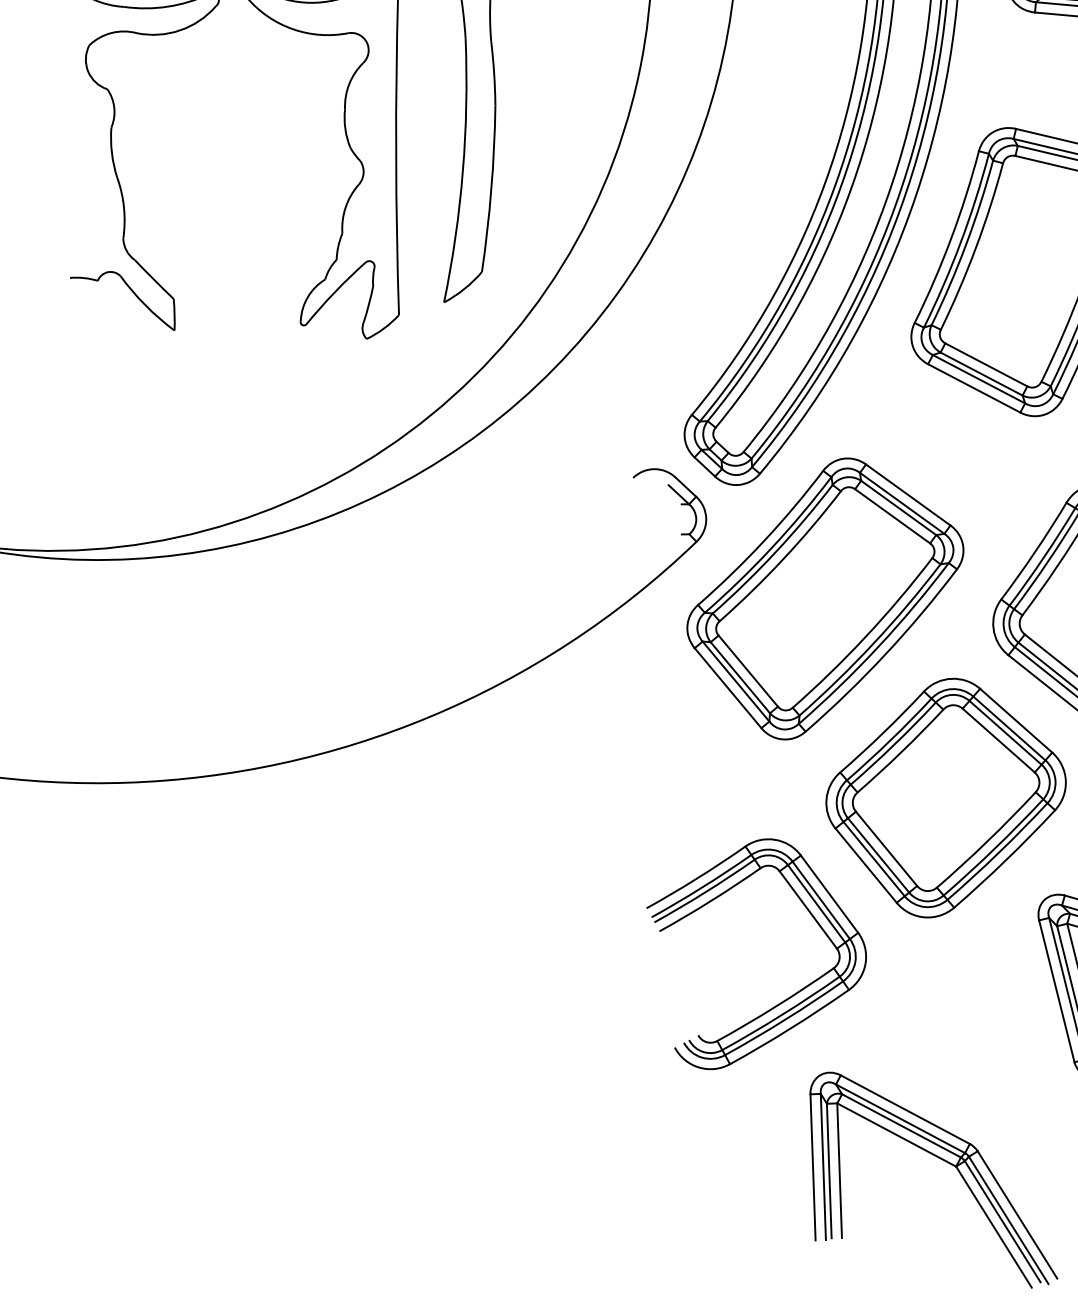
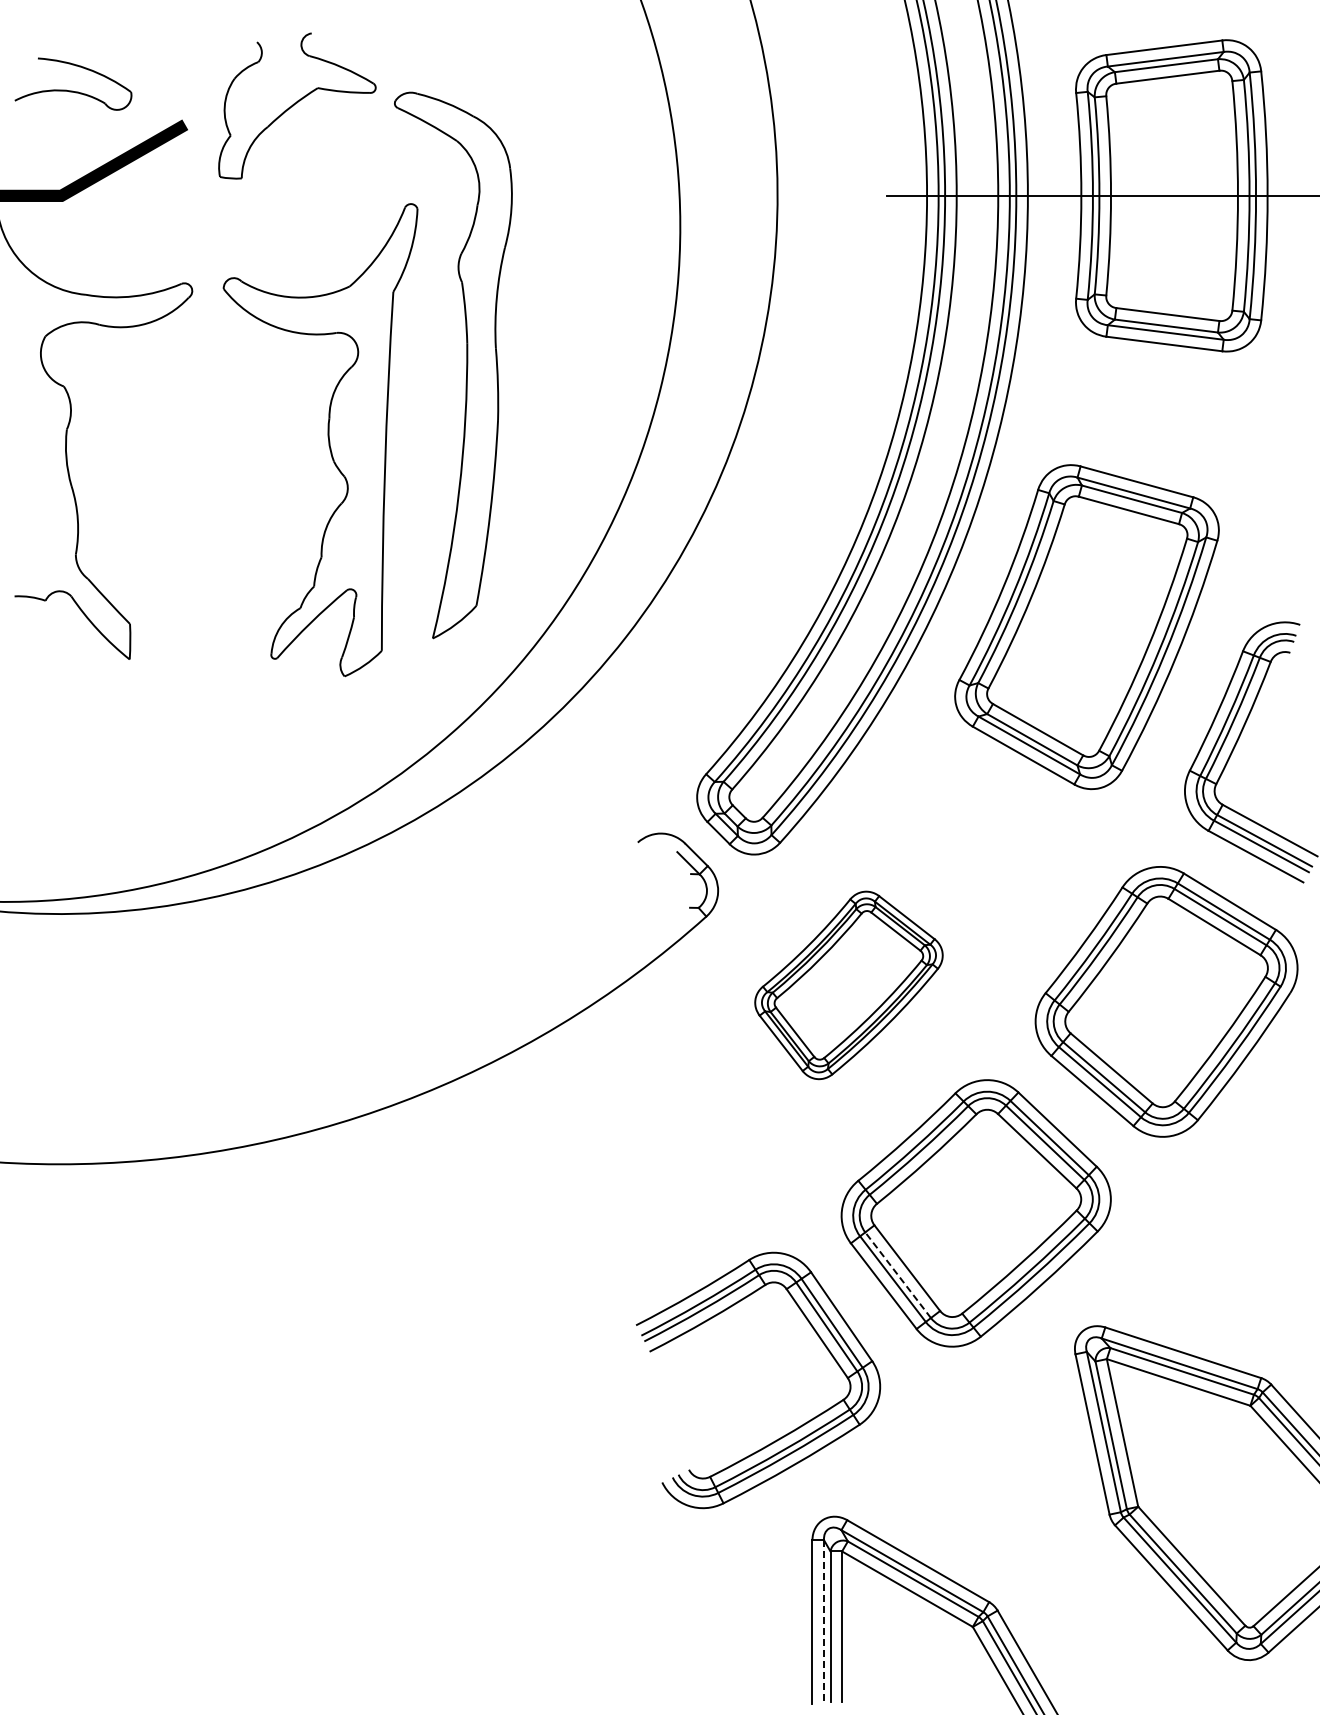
part: (825, 598) -> (848, 985), size x0.6
line: (878, 855) -> (898, 1275), solid -> dashed
line: (823, 1167) -> (824, 1622), solid -> dashed

